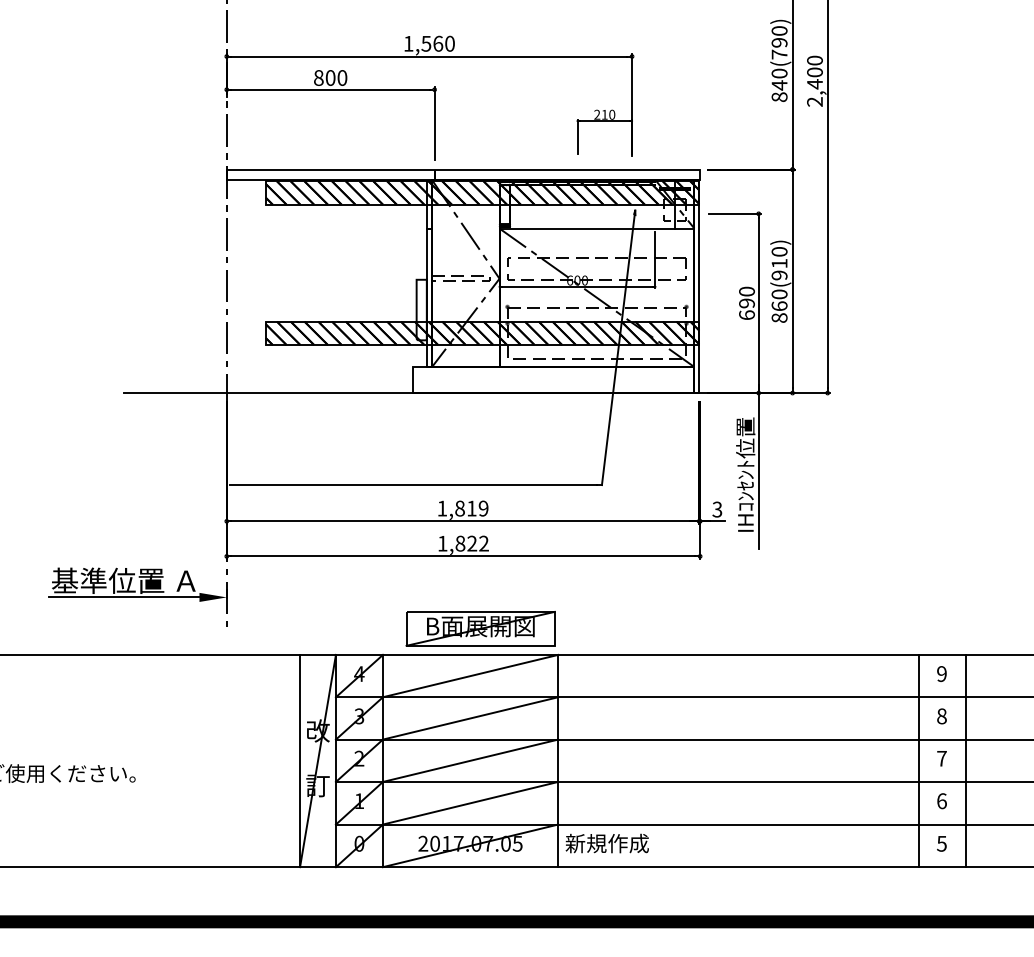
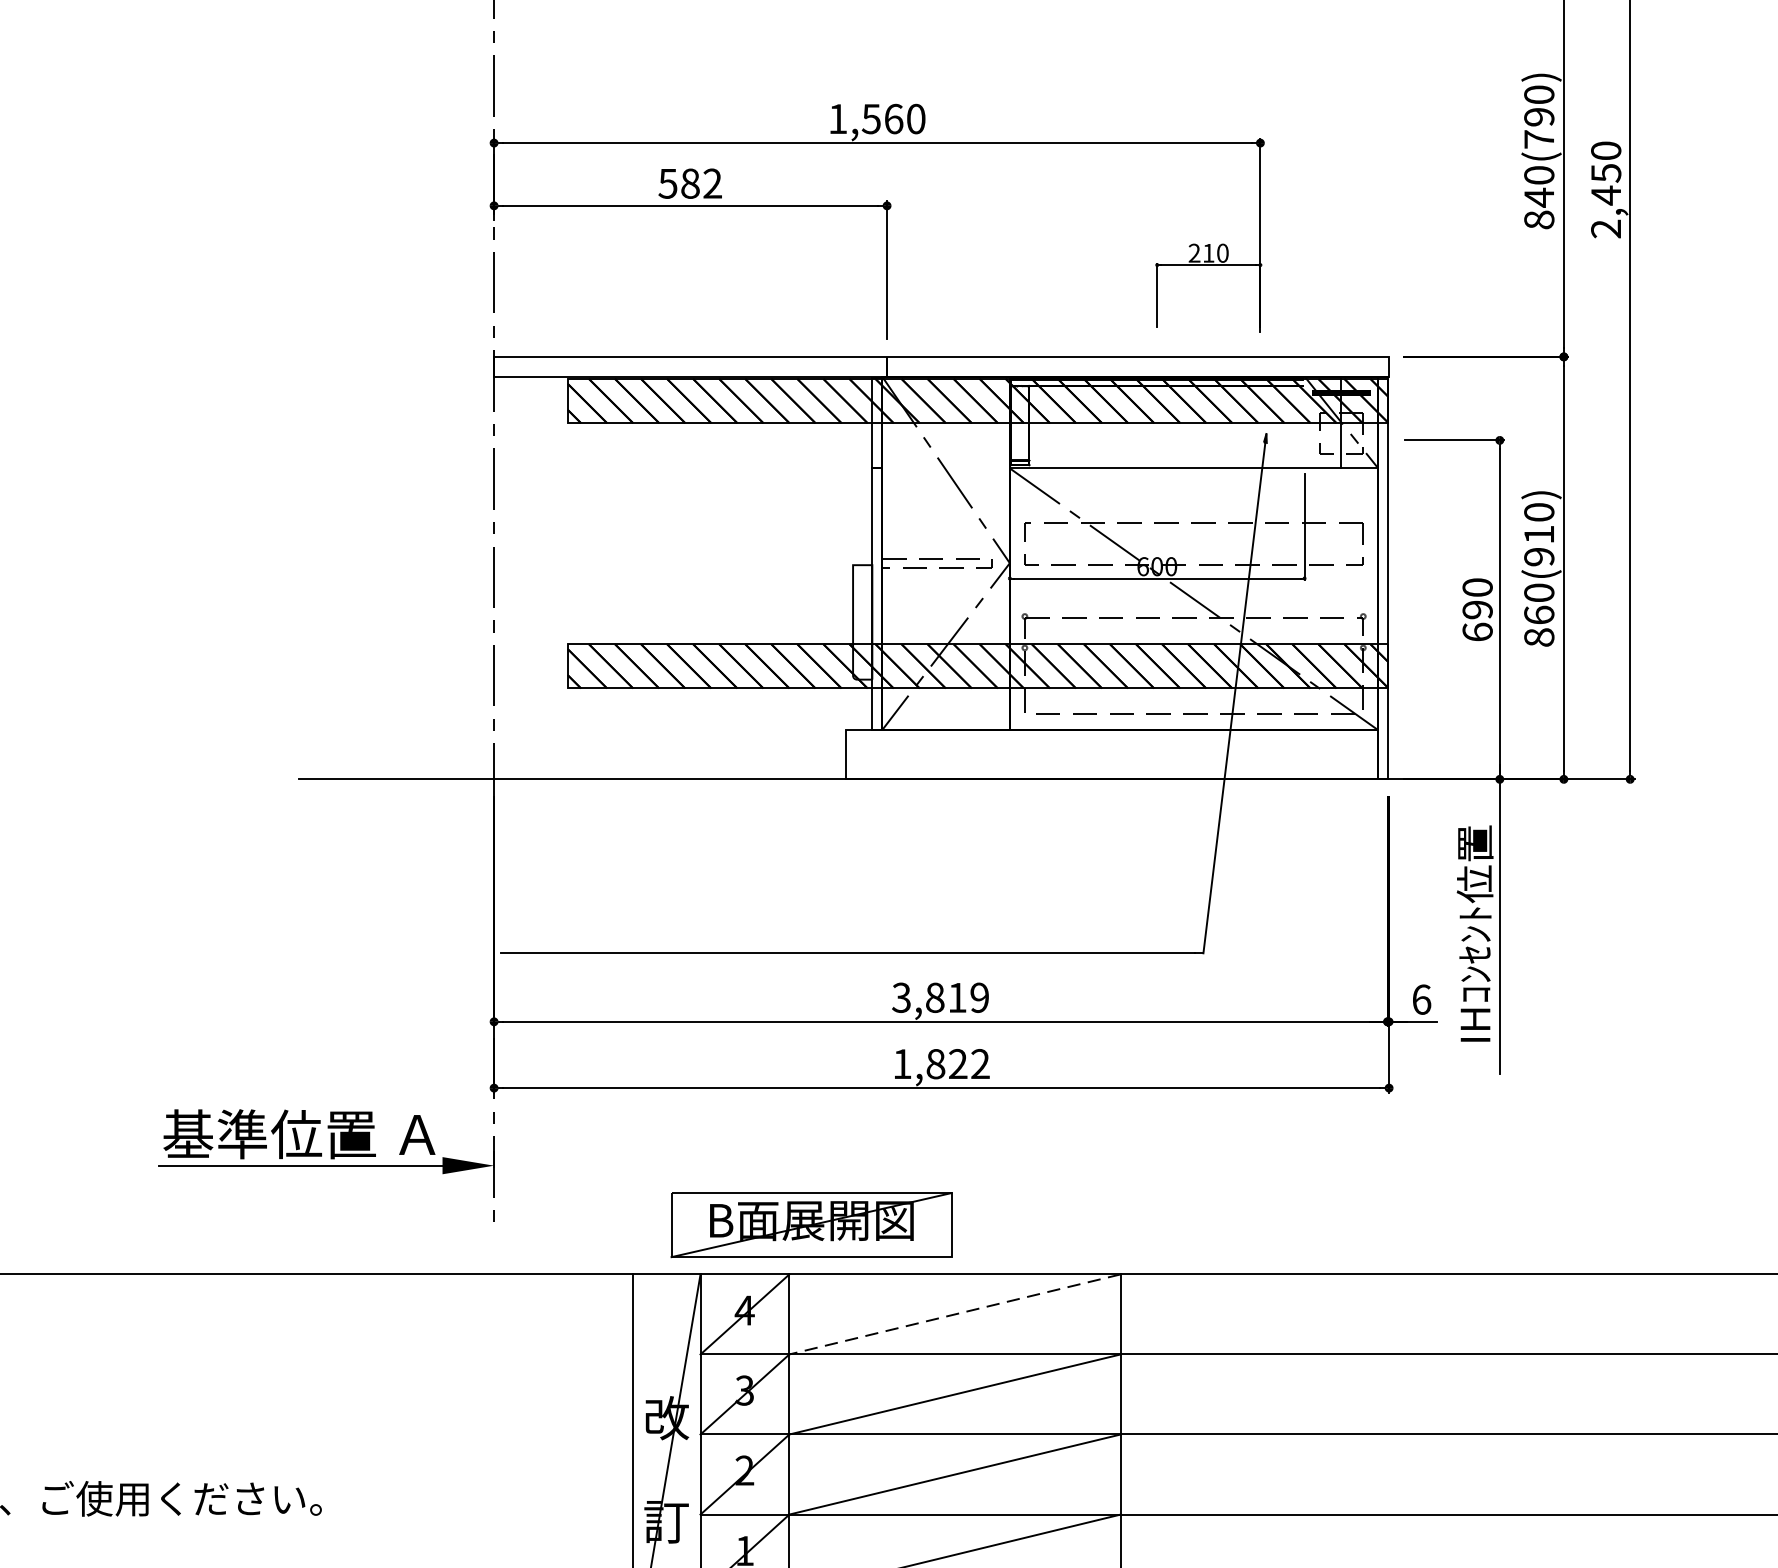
text: (814, 72) -> (1605, 173), 2,400 -> 2,450
text: (330, 77) -> (690, 182), 800 -> 582
text: (442, 508) -> (901, 997), 1,819 -> 3,819
text: (717, 509) -> (1421, 999), 3 -> 6
part: (480, 628) -> (811, 1224), moved
line: (470, 676) -> (954, 1315), solid -> dashed

